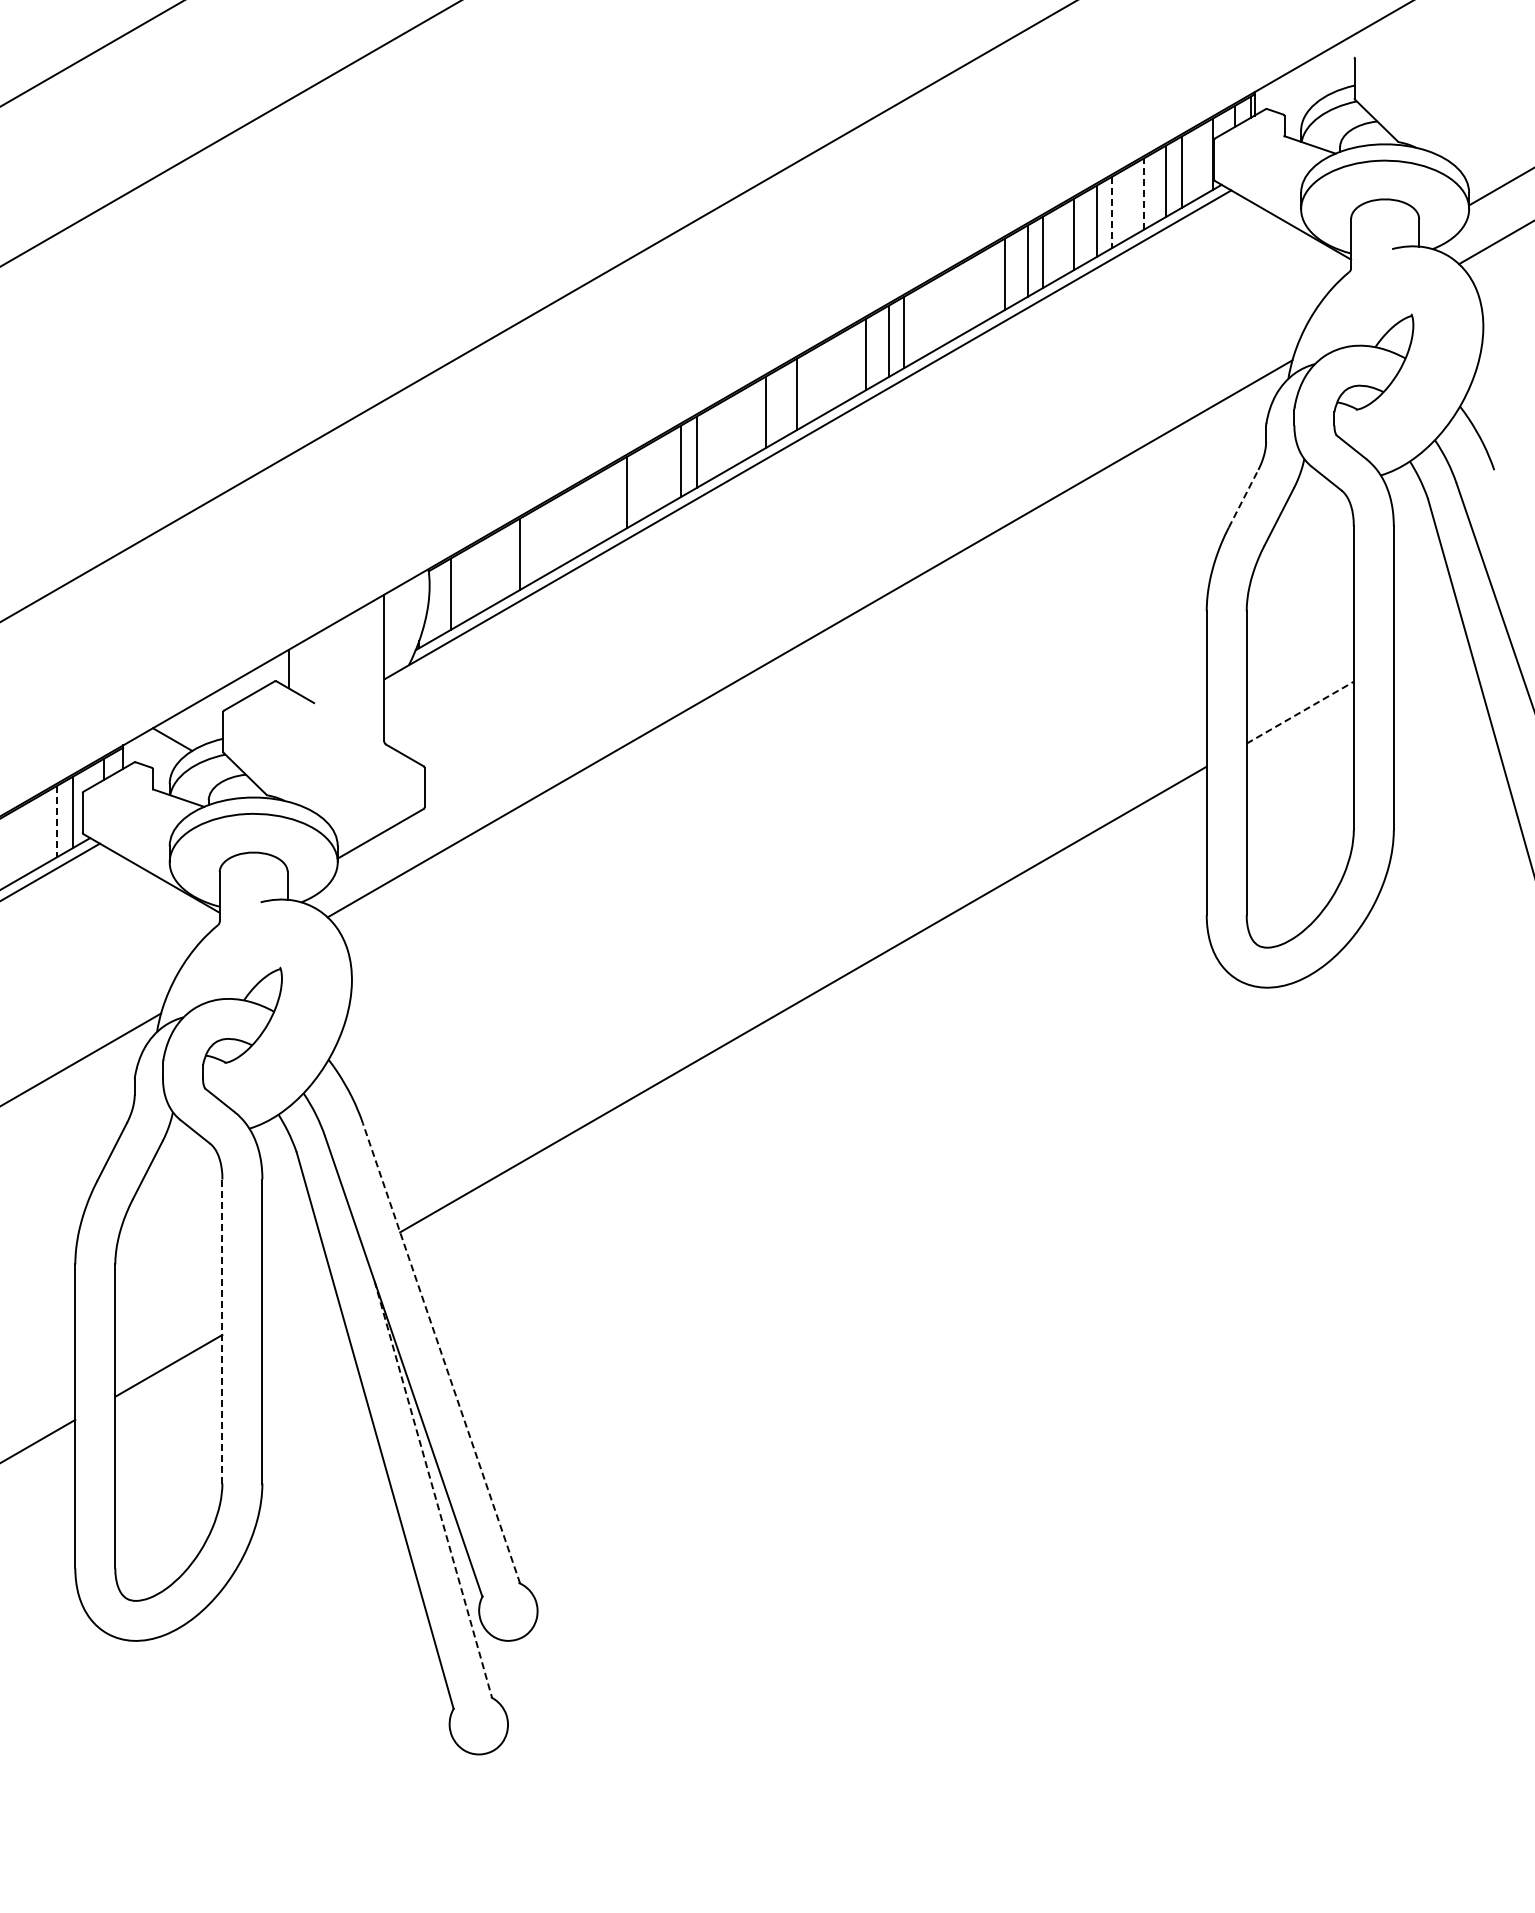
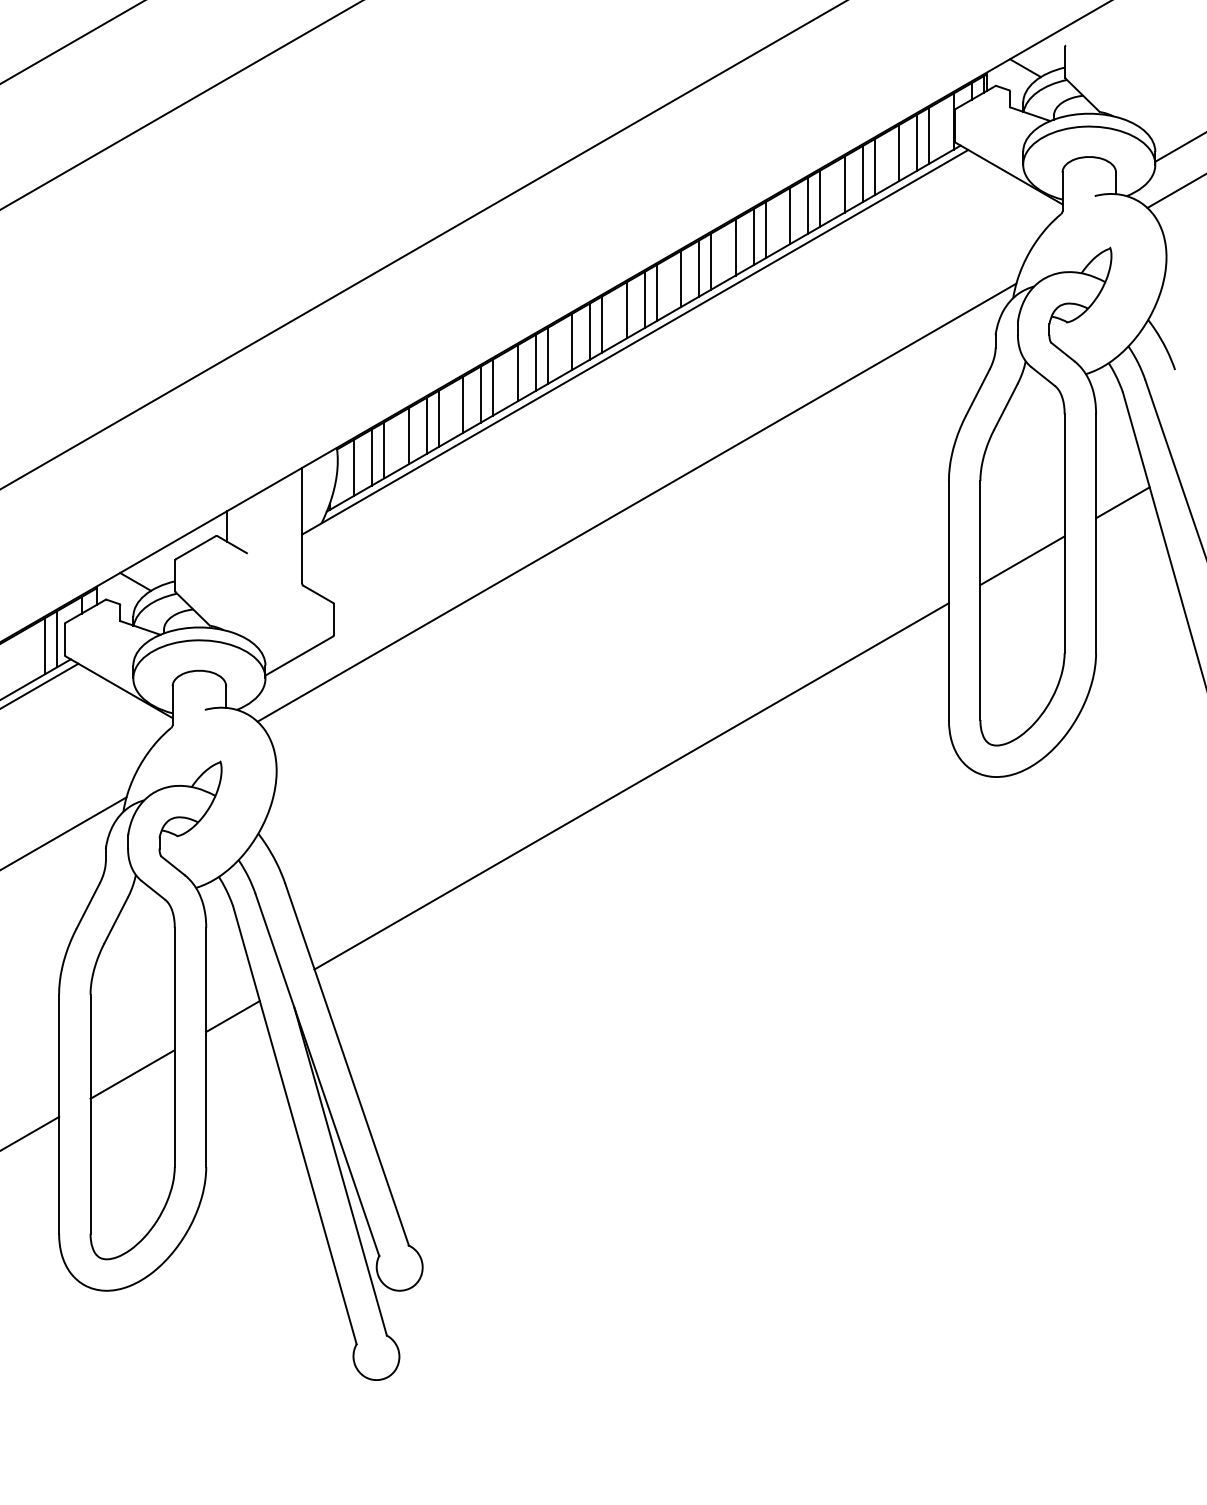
line: (1303, 86) -> (1025, 68), added
line: (1143, 194) -> (899, 153), dashed -> solid
line: (1112, 212) -> (874, 167), dashed -> solid
line: (973, 292) -> (765, 230), added
line: (958, 300) -> (753, 236), added
line: (935, 314) -> (735, 247), added
line: (835, 372) -> (656, 293), added
line: (819, 380) -> (644, 299), added
line: (750, 421) -> (590, 331), added
line: (727, 434) -> (572, 341), added
line: (658, 474) -> (517, 373), added
line: (1243, 498) -> (977, 392), dashed -> solid
line: (611, 501) -> (480, 394), added
line: (589, 514) -> (463, 404), added
line: (558, 532) -> (439, 419), added
line: (542, 541) -> (426, 426), added
line: (488, 572) -> (384, 450), added
line: (473, 581) -> (372, 457), added
line: (1427, 638) -> (1122, 502), added
line: (1300, 712) -> (1022, 560), dashed -> solid
line: (57, 821) -> (45, 646), dashed -> solid
line: (296, 1291) -> (233, 1015), added
line: (222, 1331) -> (174, 1047), dashed -> solid
line: (441, 1353) -> (347, 1064), dashed -> solid
line: (433, 1490) -> (340, 1172), dashed -> solid

